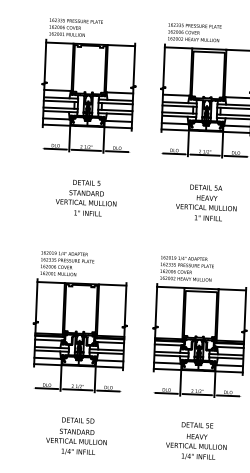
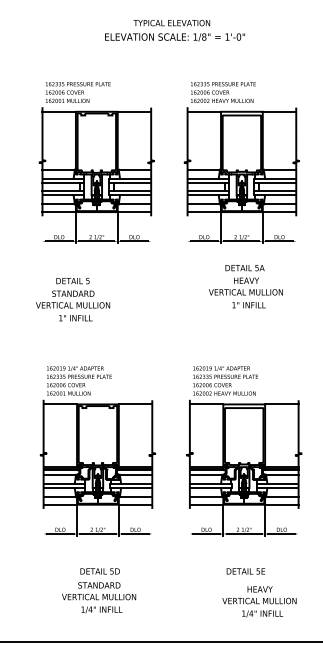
text: (86, 198) -> (73, 299), moved
text: (206, 202) -> (245, 286), moved
text: (196, 446) -> (259, 601), moved

